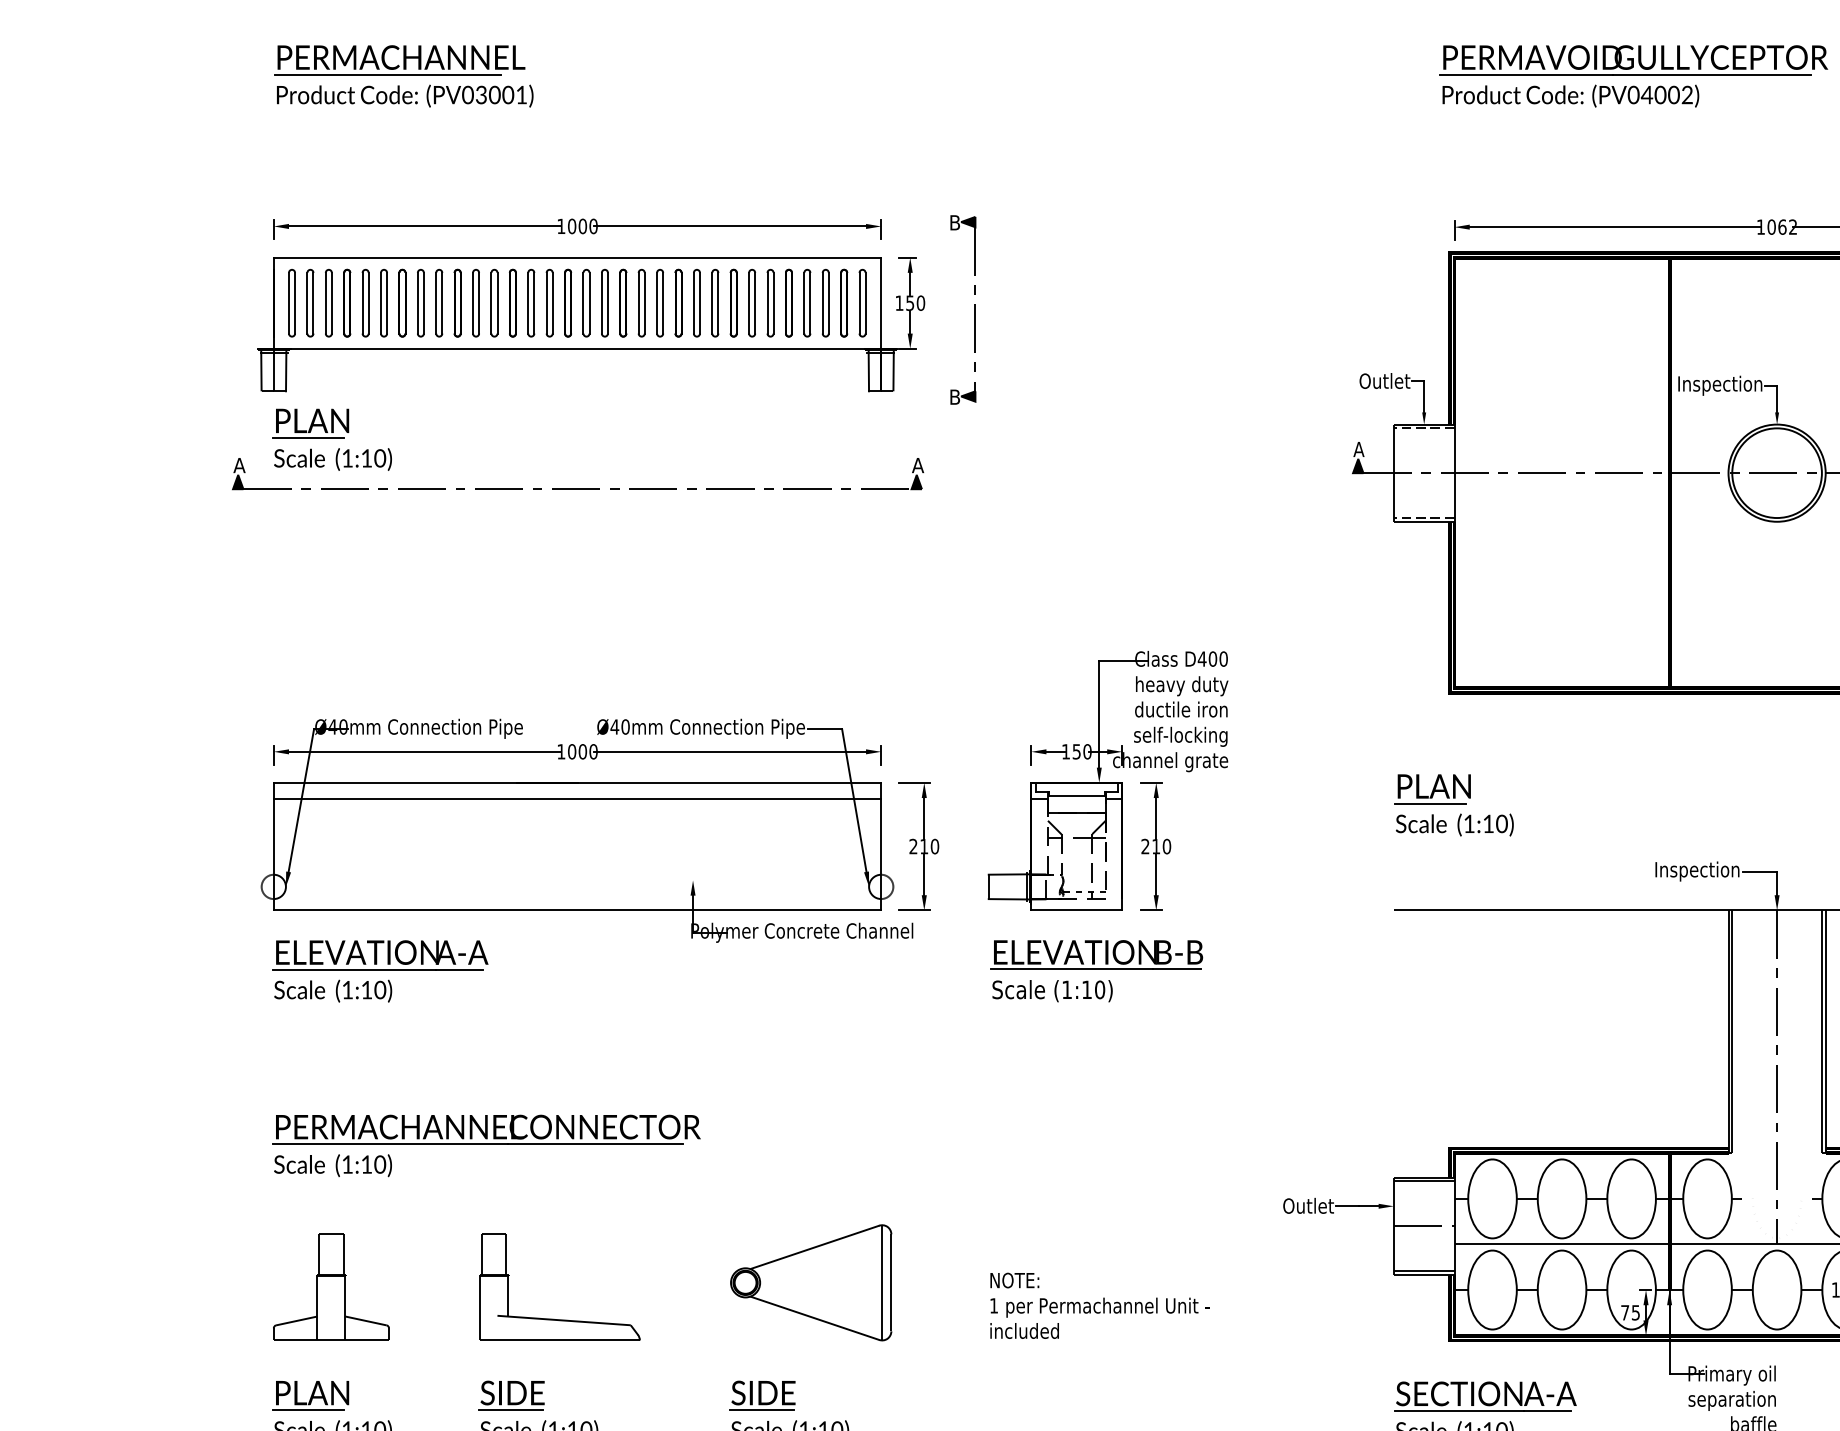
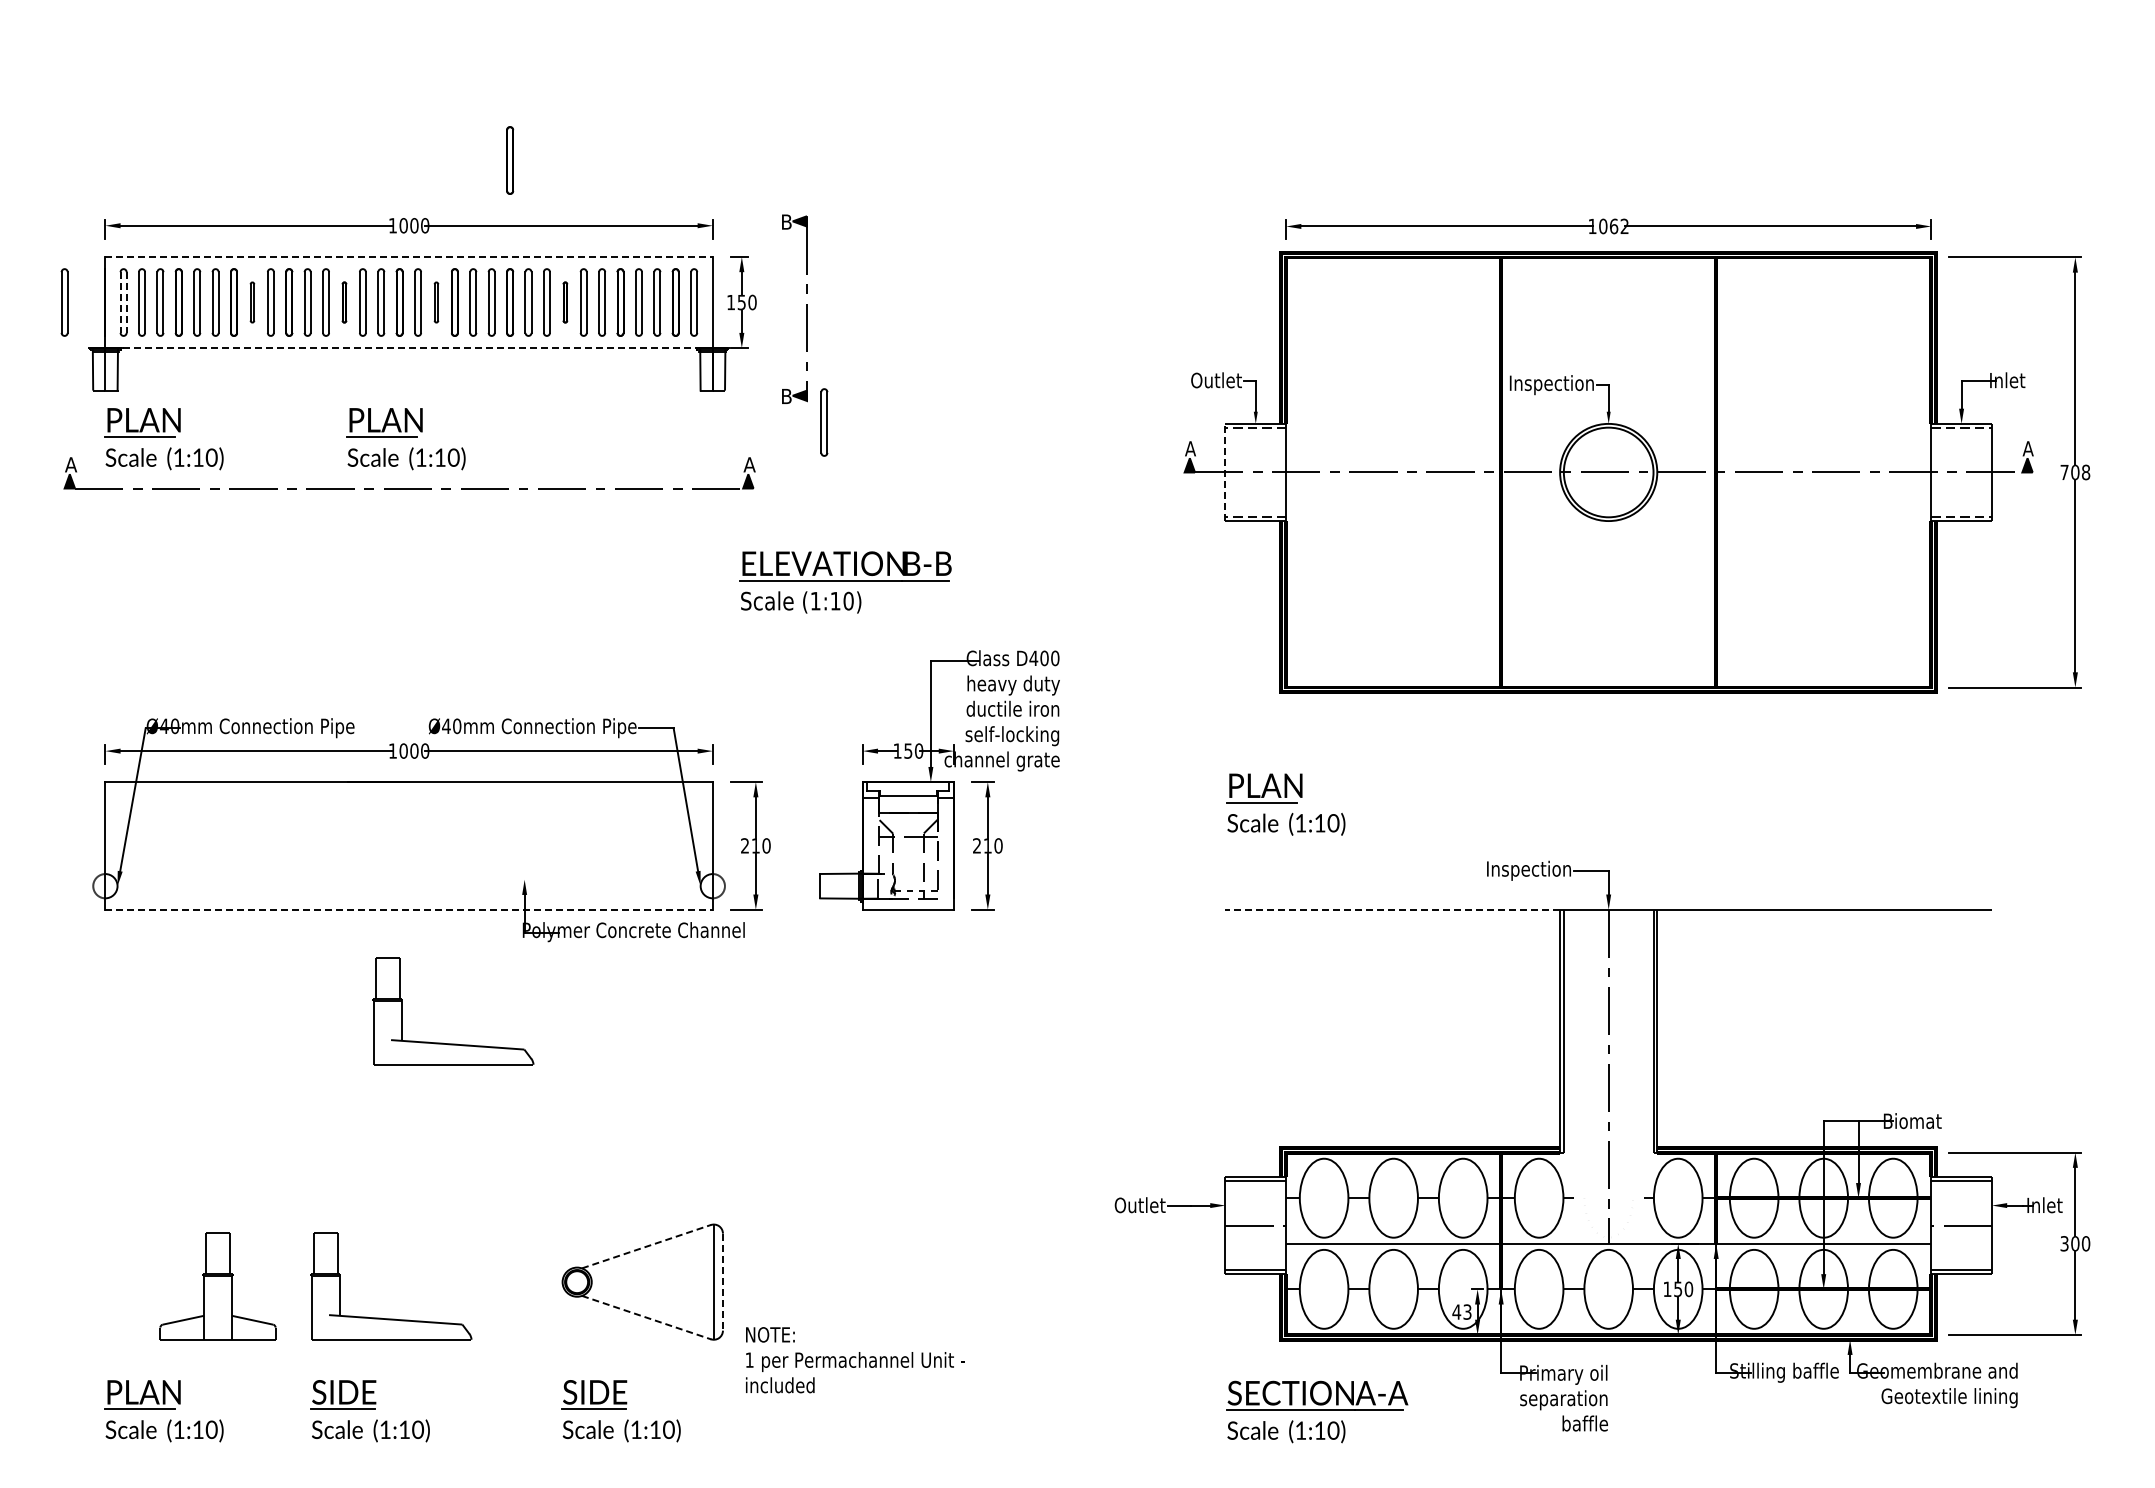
part: (403, 76) -> (235, 75), removed
part: (1633, 76) -> (1465, 75), removed
part: (678, 161) -> (510, 160), added
line: (577, 257) -> (409, 256), solid -> dashed
part: (232, 303) -> (64, 302), added
part: (420, 303) -> (252, 302), size x0.6
part: (512, 303) -> (344, 302), size x0.6
part: (604, 303) -> (436, 302), size x0.6
part: (733, 303) -> (565, 302), size x0.6
line: (288, 304) -> (120, 303), solid -> dashed
line: (294, 304) -> (126, 303), solid -> dashed
line: (577, 349) -> (409, 348), solid -> dashed
part: (992, 423) -> (824, 422), added
part: (573, 440) -> (405, 439), added
line: (1393, 473) -> (1225, 472), solid -> dashed
line: (576, 798) -> (408, 797), removed
line: (577, 910) -> (409, 909), solid -> dashed
line: (1560, 910) -> (1392, 909), solid -> dashed
part: (379, 971) -> (211, 970), removed
part: (1096, 971) -> (845, 582), moved
part: (621, 1044) -> (453, 1043), added
part: (486, 1146) -> (318, 1145), removed
line: (815, 1247) -> (647, 1246), solid -> dashed
line: (890, 1283) -> (722, 1282), solid -> dashed
part: (330, 1287) -> (217, 1286), moved
text: (1099, 1306) -> (855, 1360), moved
text: (1629, 1312) -> (1461, 1311), 75 -> 43
line: (815, 1318) -> (647, 1317), solid -> dashed

